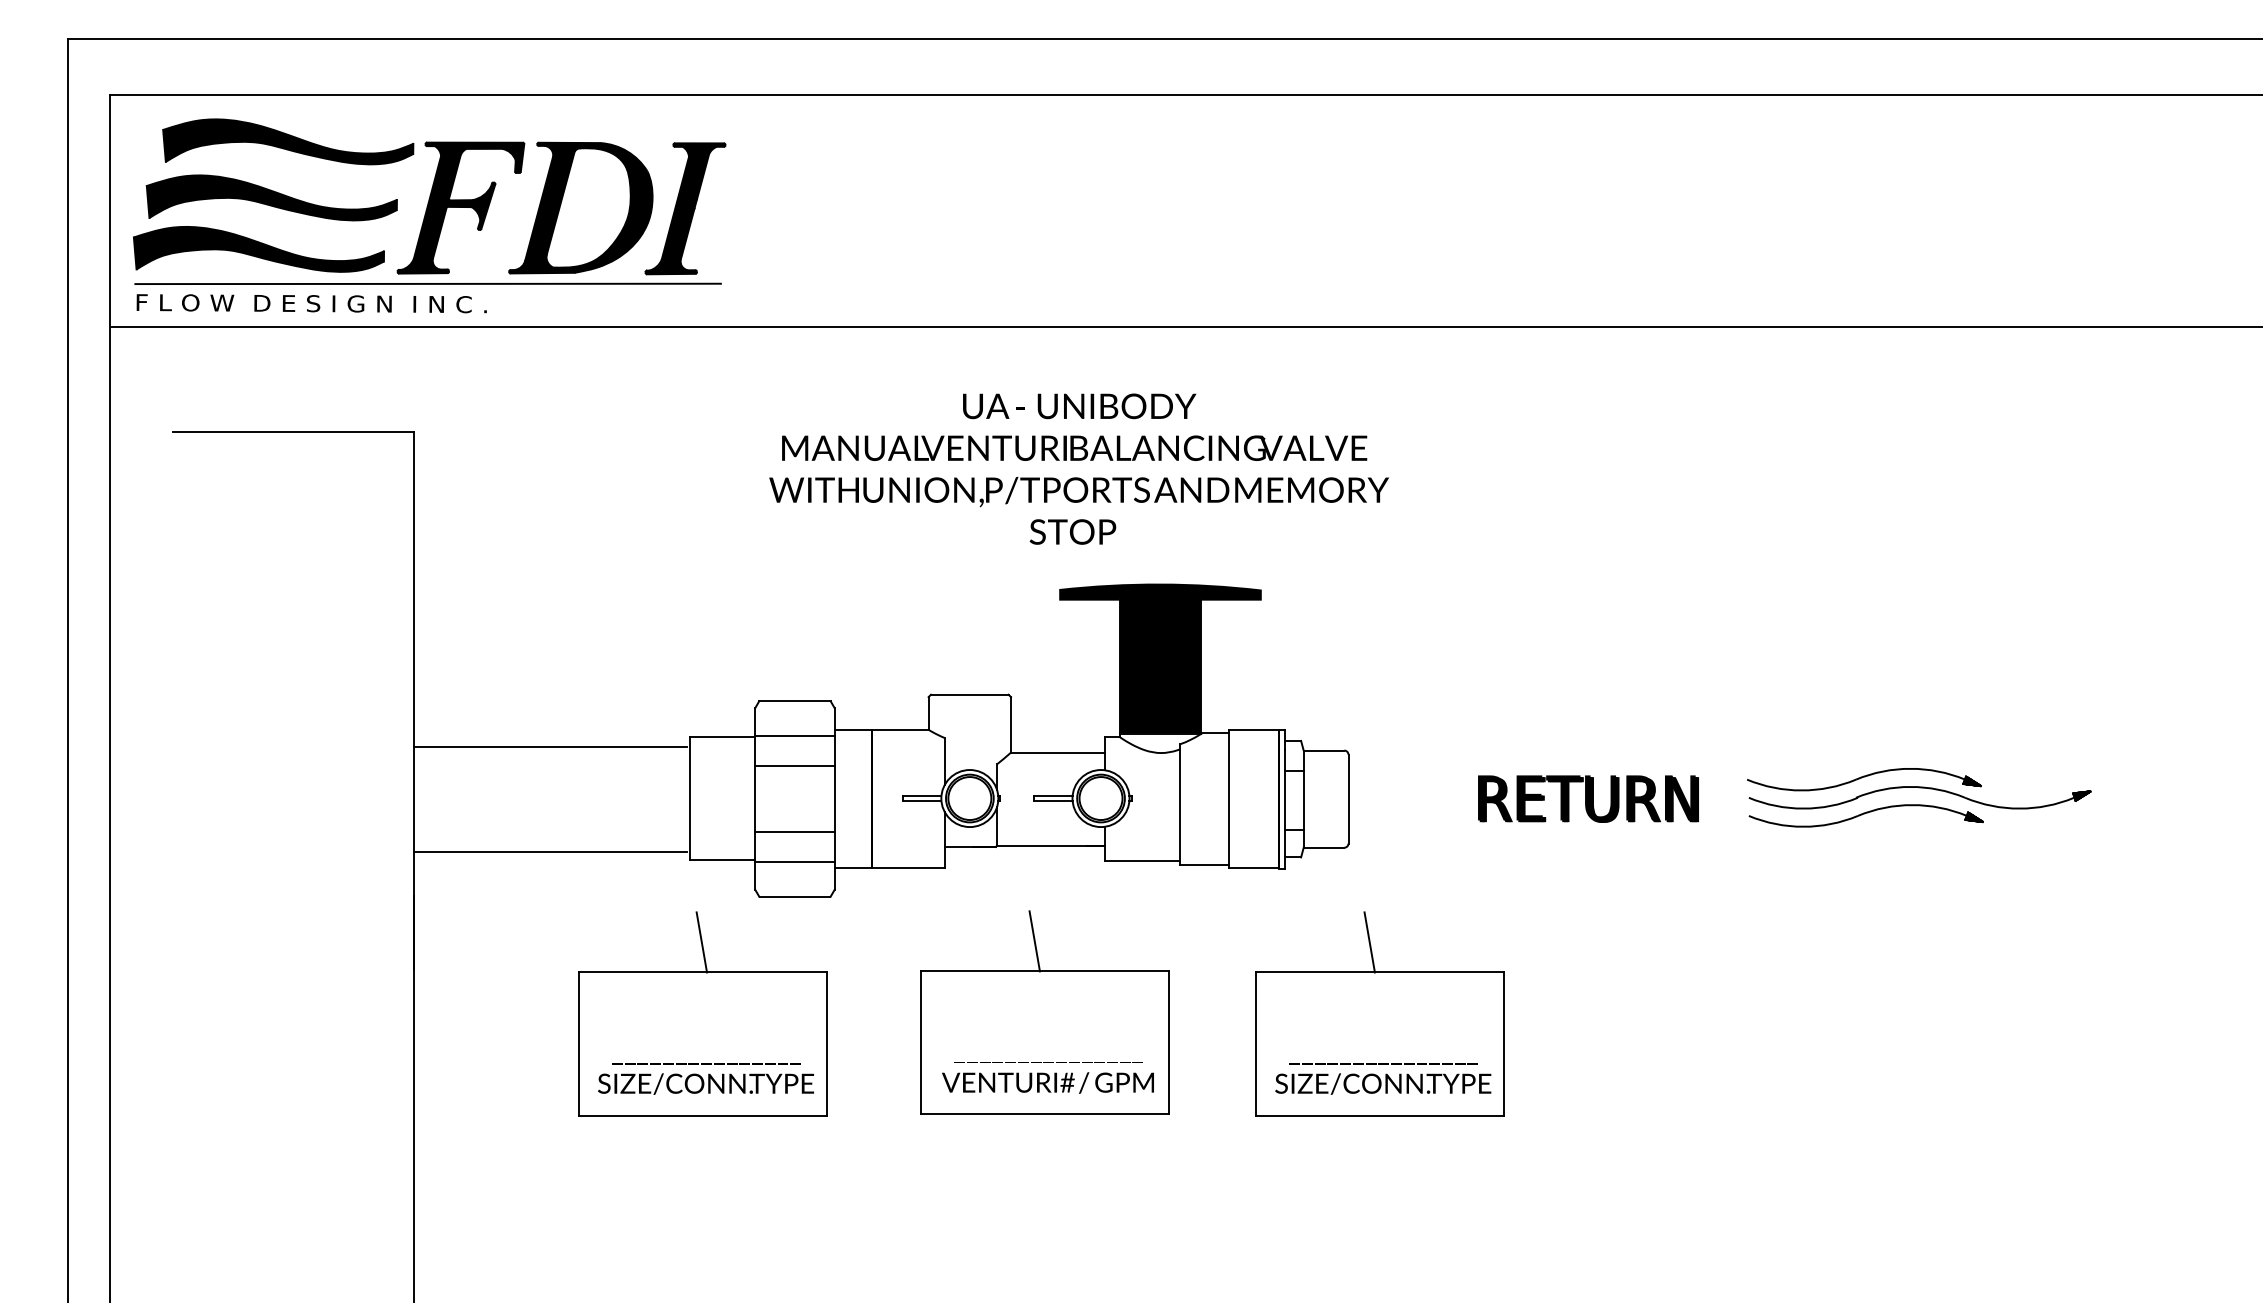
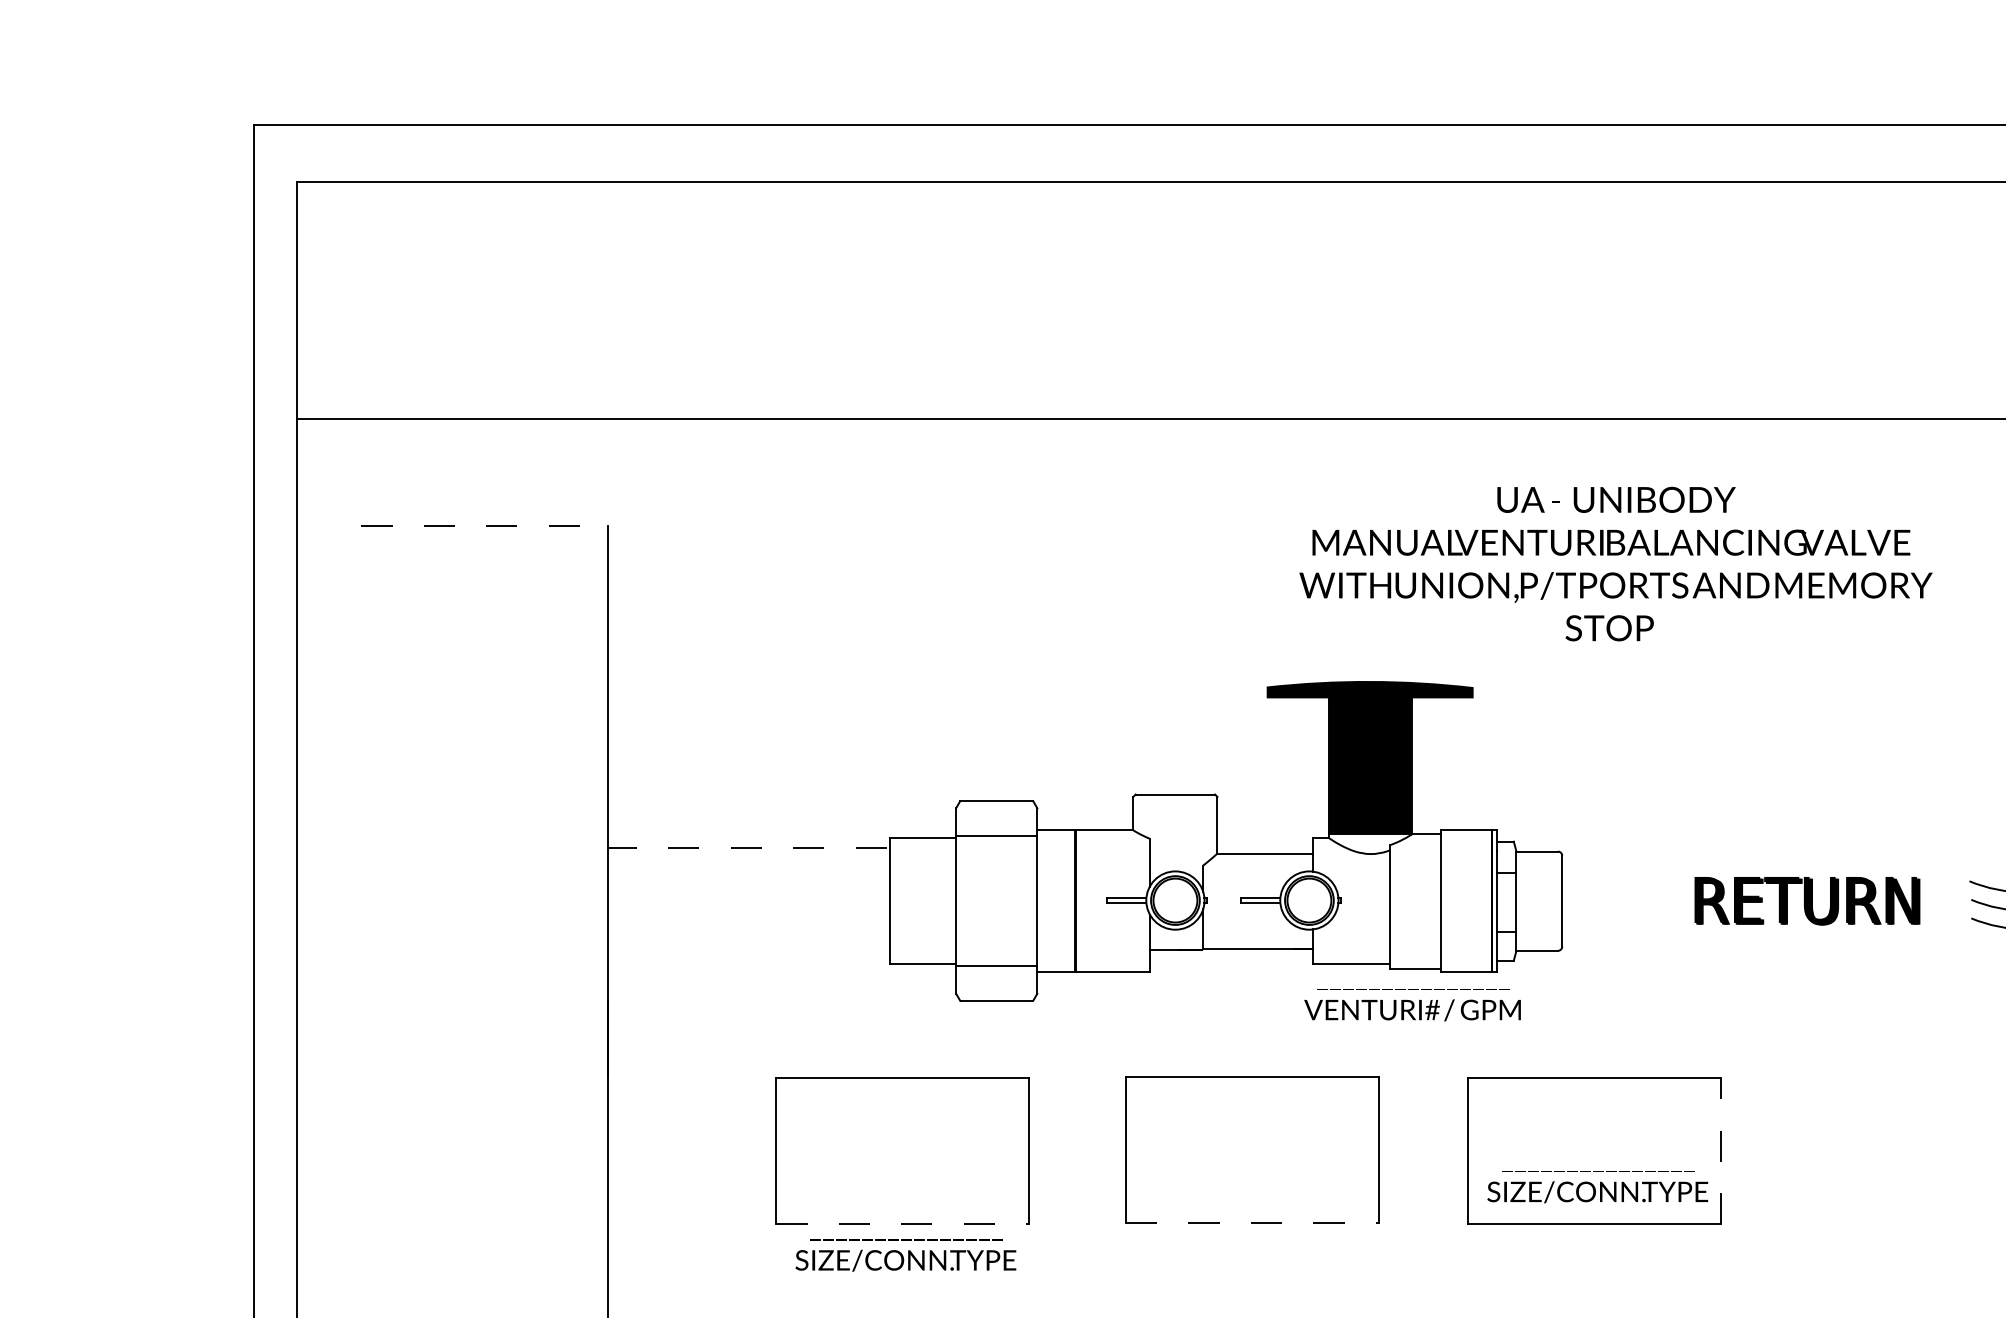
part: (429, 215) -> (623, 304), removed
line: (293, 431) -> (484, 525), solid -> dashed
text: (1078, 468) -> (1615, 563), moved
line: (550, 747) -> (746, 848), solid -> dashed
line: (794, 766) -> (996, 867), removed
line: (794, 831) -> (996, 934), removed
line: (550, 852) -> (746, 955), removed
line: (1034, 941) -> (1241, 1046), removed
line: (701, 942) -> (901, 1047), removed
line: (1369, 942) -> (1583, 1047), removed
line: (1504, 1044) -> (1721, 1151), solid -> dashed
text: (1047, 1077) -> (1412, 1004), moved
text: (705, 1078) -> (905, 1255), moved
line: (1045, 1114) -> (1252, 1223), solid -> dashed
line: (703, 1115) -> (903, 1224), solid -> dashed

